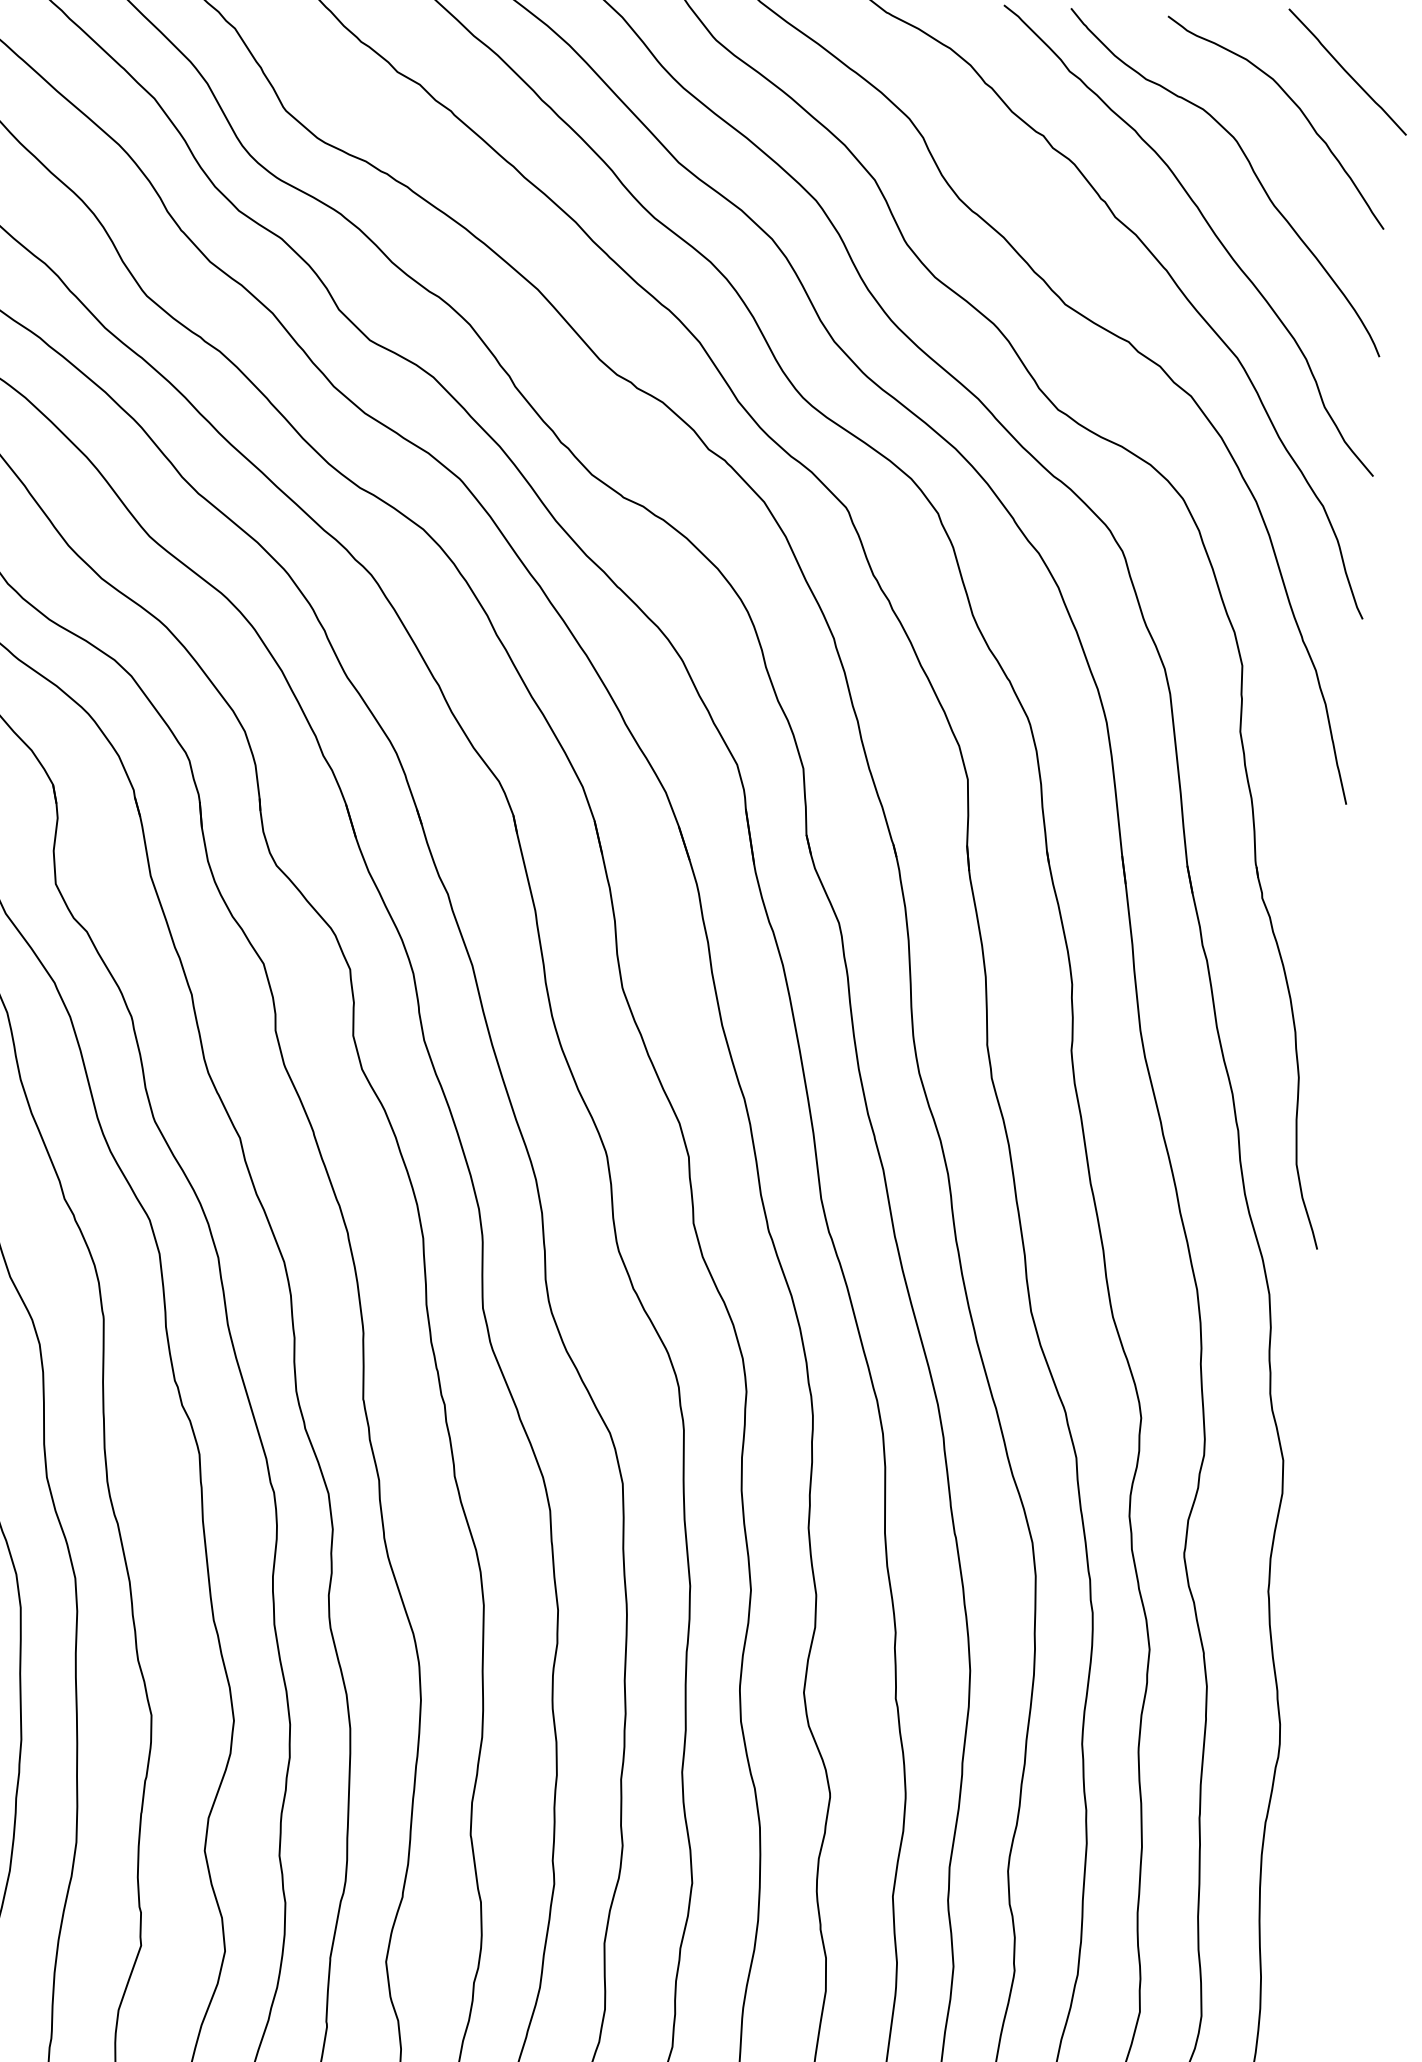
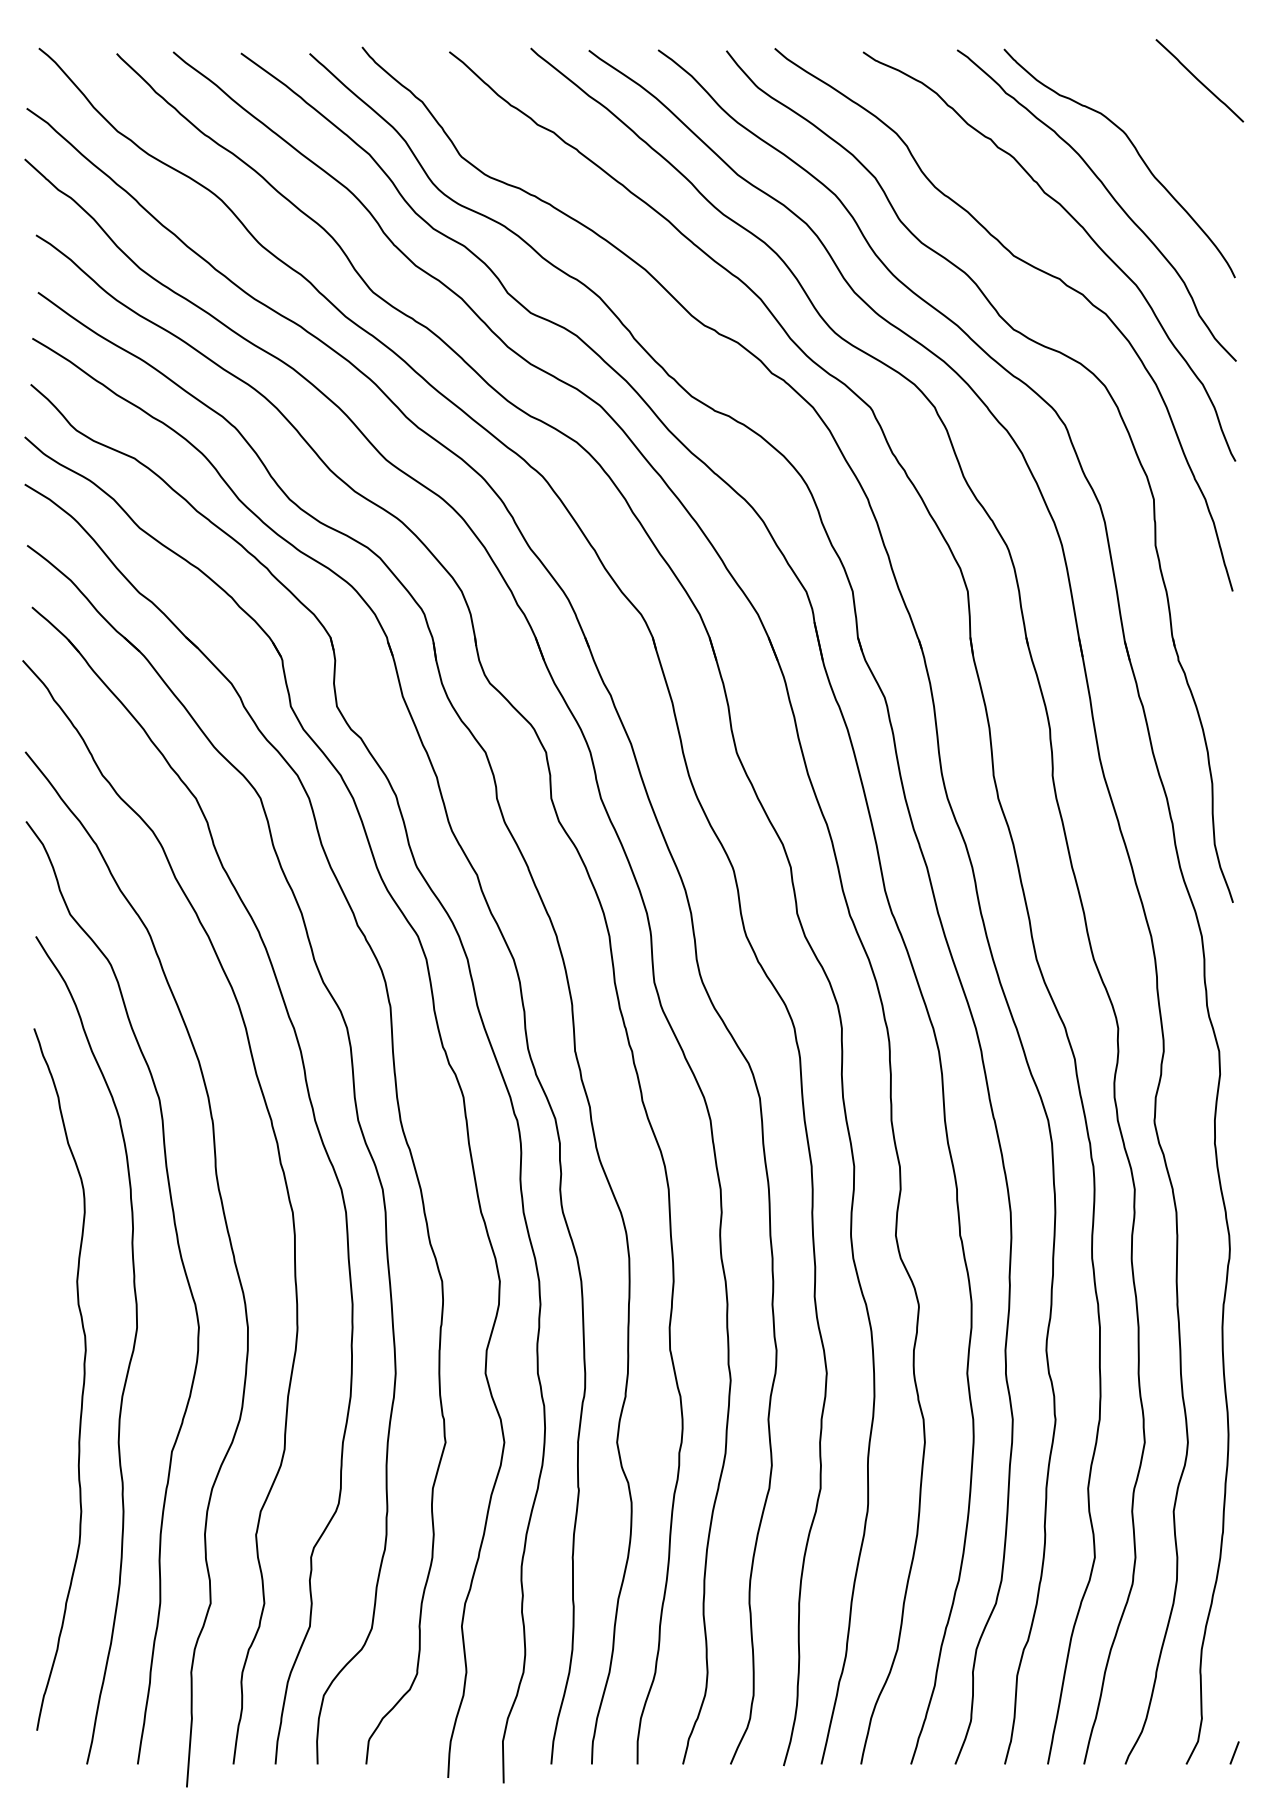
curve: (1294, 105) -> (1164, 106), removed

